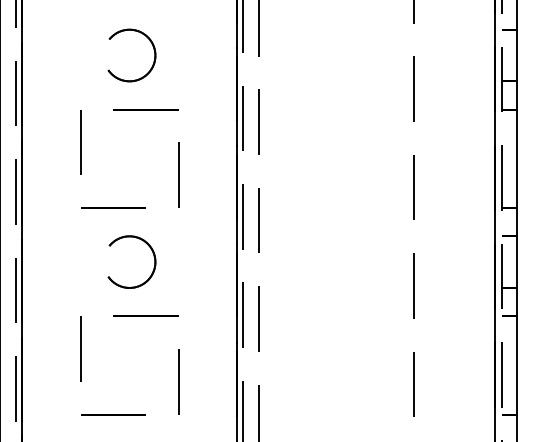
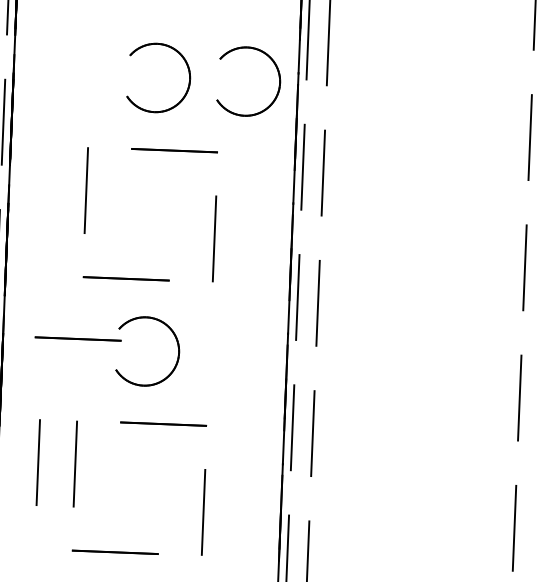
part: (221, 49) -> (277, 74), added
line: (78, 254) -> (77, 338), added
line: (52, 348) -> (38, 461), added

